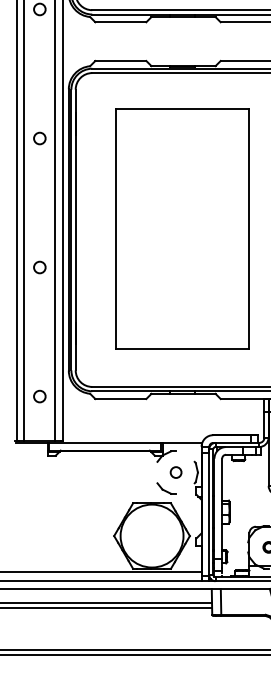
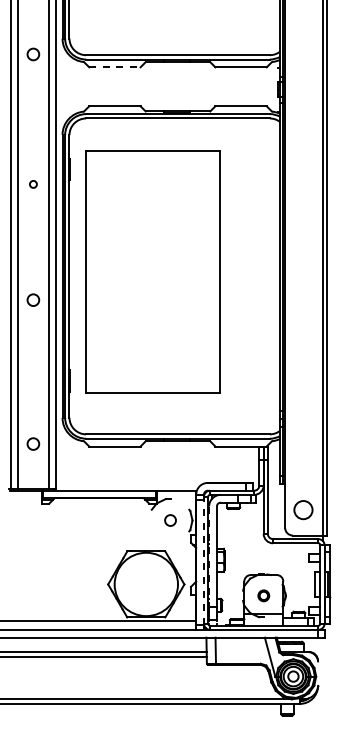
line: (120, 22) -> (114, 67), solid -> dashed
circle: (39, 138) -> (33, 184), size x0.6
part: (182, 228) -> (152, 271), moved
circle: (39, 266) -> (33, 299), moved
part: (166, 488) -> (160, 536), removed
line: (214, 509) -> (209, 557), solid -> dashed
line: (208, 514) -> (203, 562), solid -> dashed

